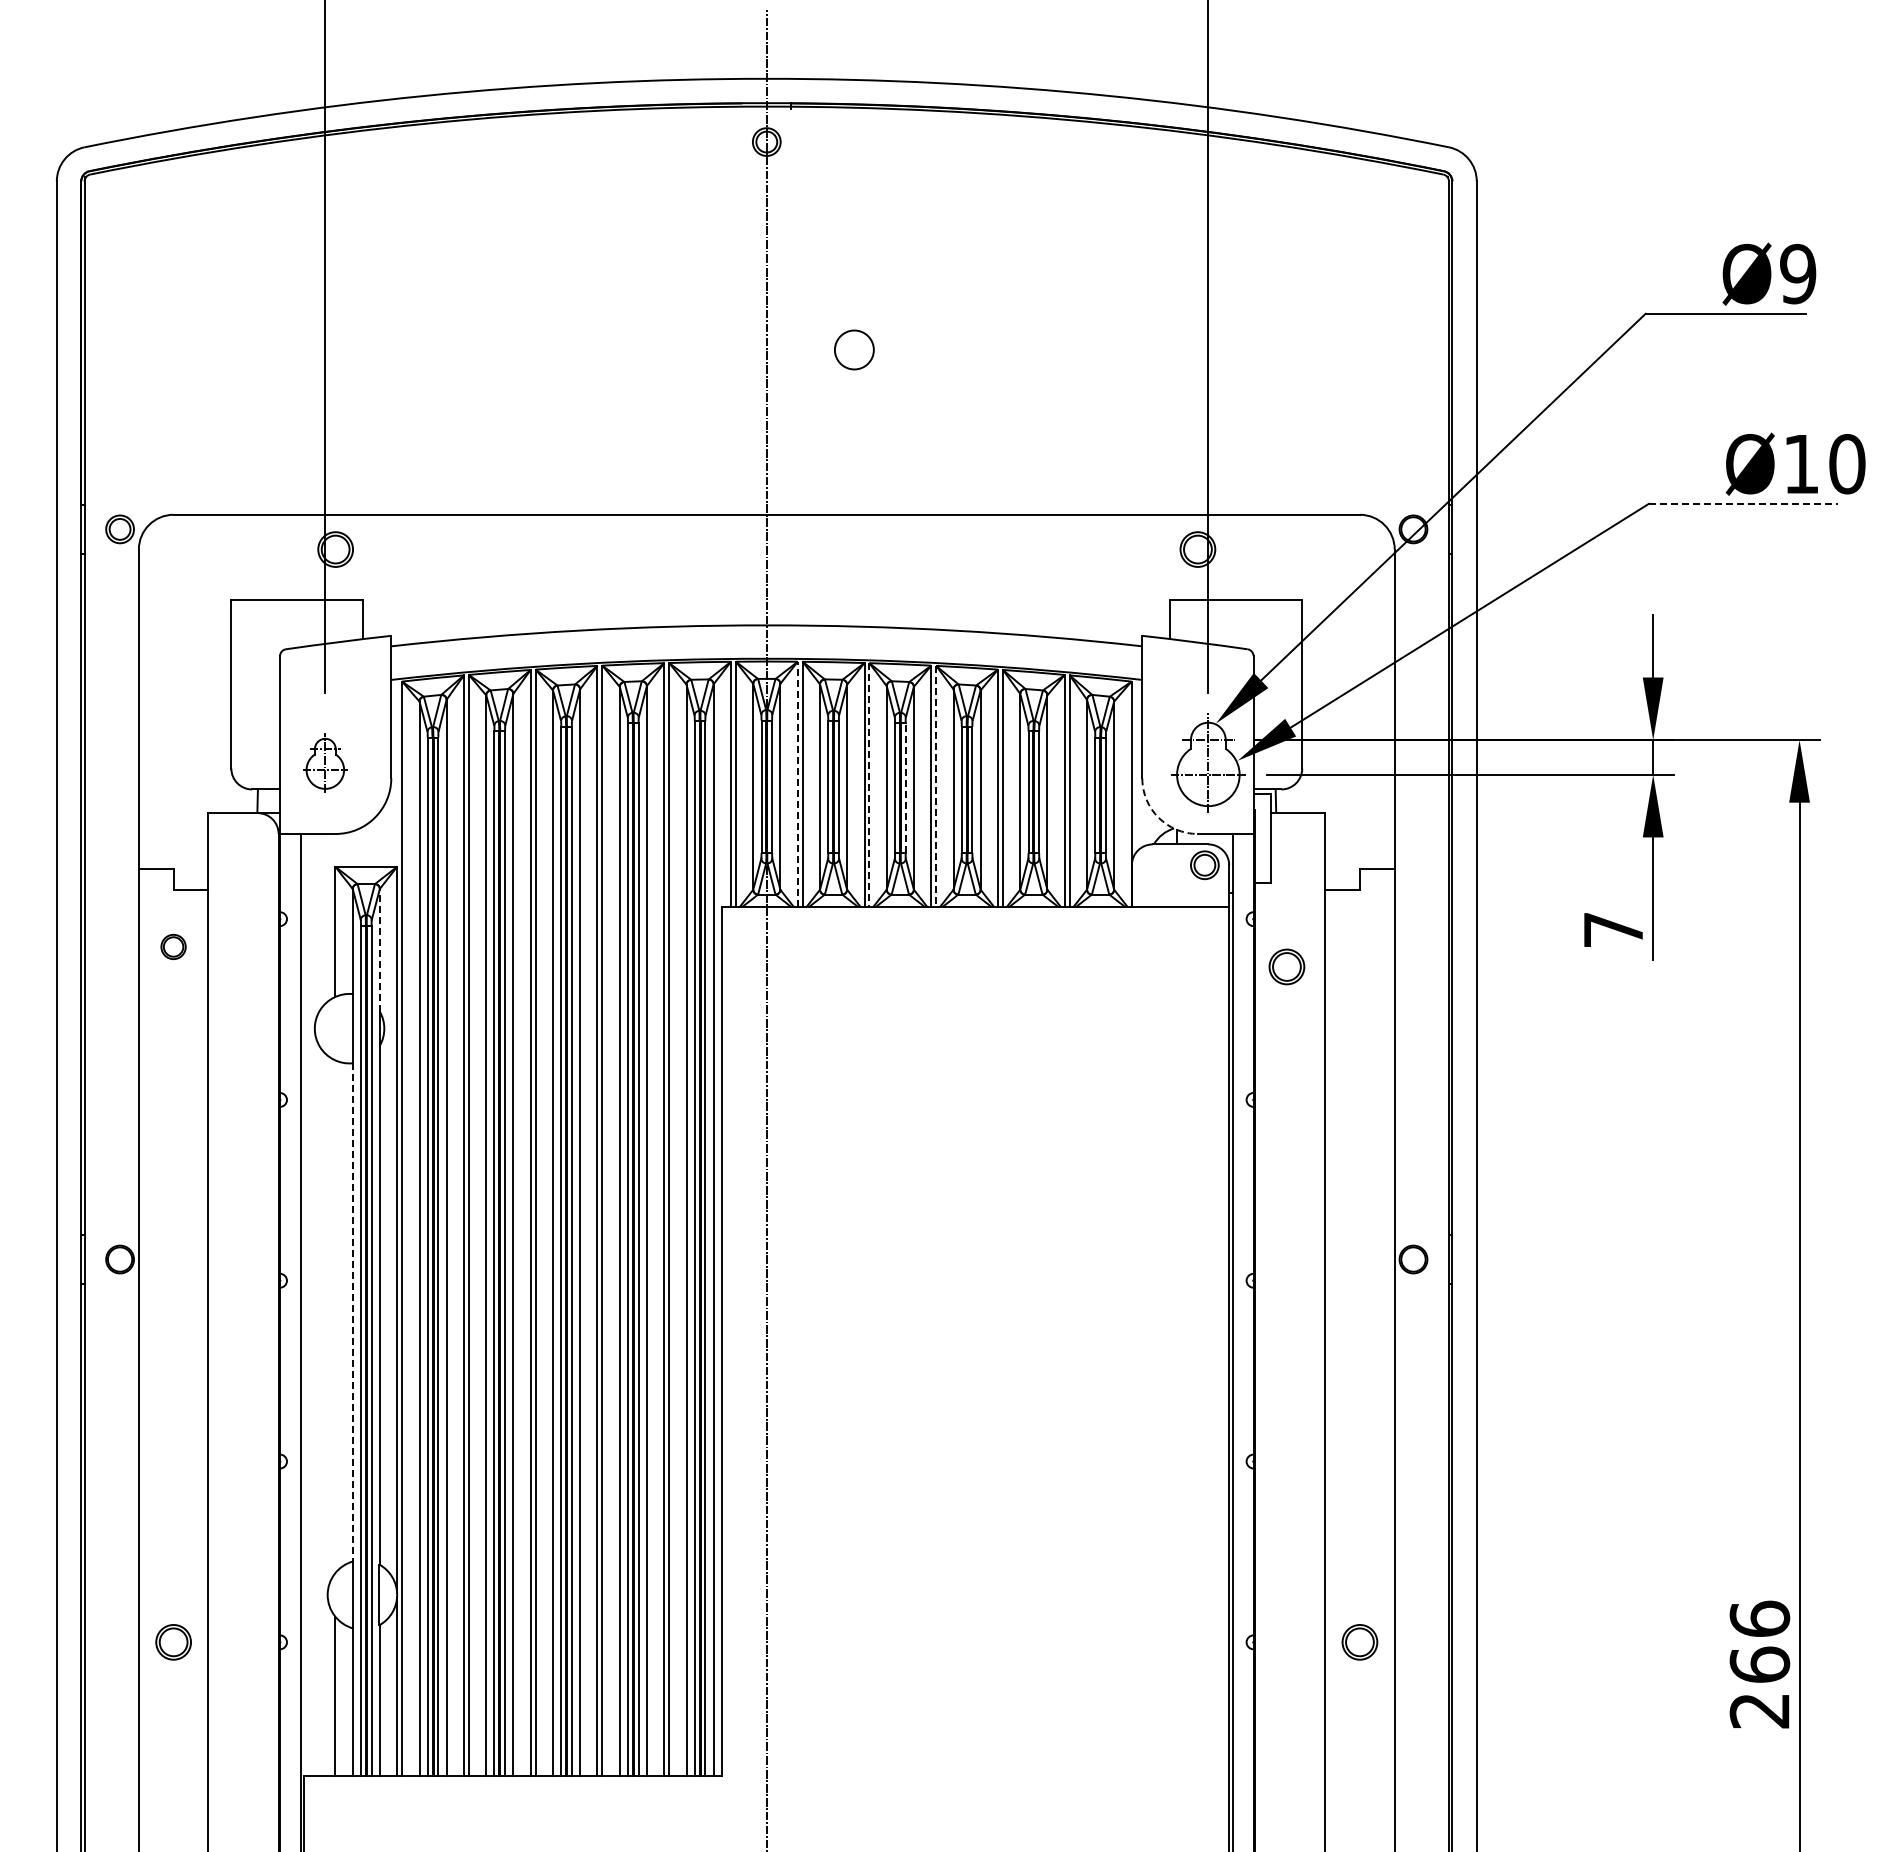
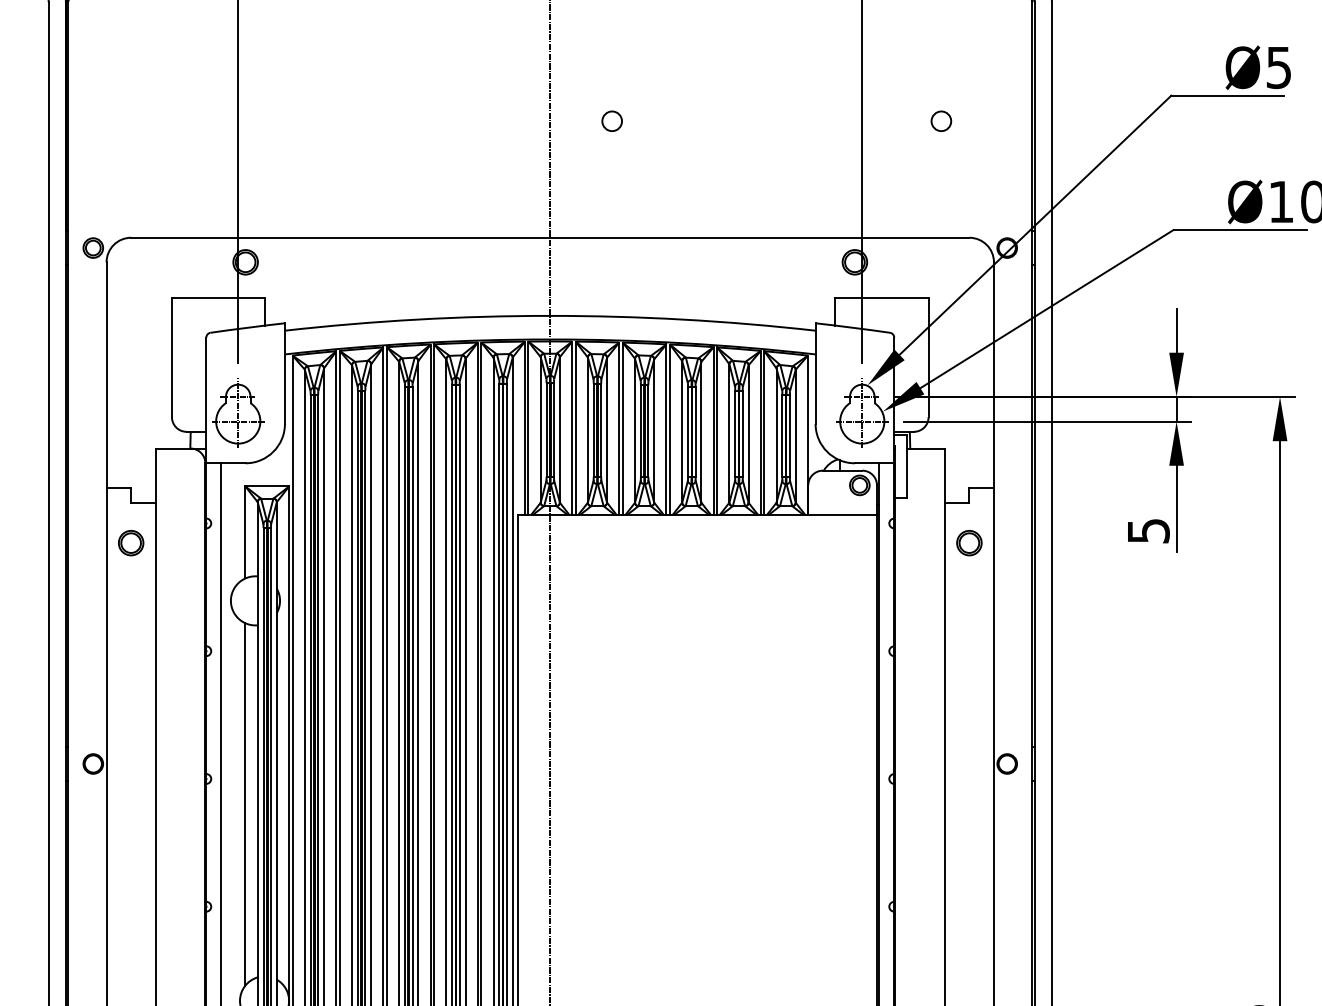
text: (1798, 273) -> (1279, 67), Ø9 -> Ø5
circle: (854, 349) -> (612, 120), size x0.71
circle: (1320, 349) -> (941, 120), added
line: (1743, 503) -> (1240, 229), dashed -> solid
part: (325, 762) -> (238, 412), size x1.67
line: (797, 784) -> (571, 428), dashed -> solid
line: (869, 785) -> (622, 429), dashed -> solid
line: (936, 786) -> (670, 429), dashed -> solid
line: (905, 788) -> (648, 431), dashed -> solid
arc: (1158, 817) -> (827, 451), dashed -> solid
text: (1613, 930) -> (1148, 531), 7 -> 5
part: (173, 946) -> (131, 542), size x1.43
line: (379, 949) -> (276, 544), dashed -> solid
part: (1286, 966) -> (969, 542), moved
line: (352, 1312) -> (257, 801), dashed -> solid
line: (335, 1316) -> (245, 804), added

